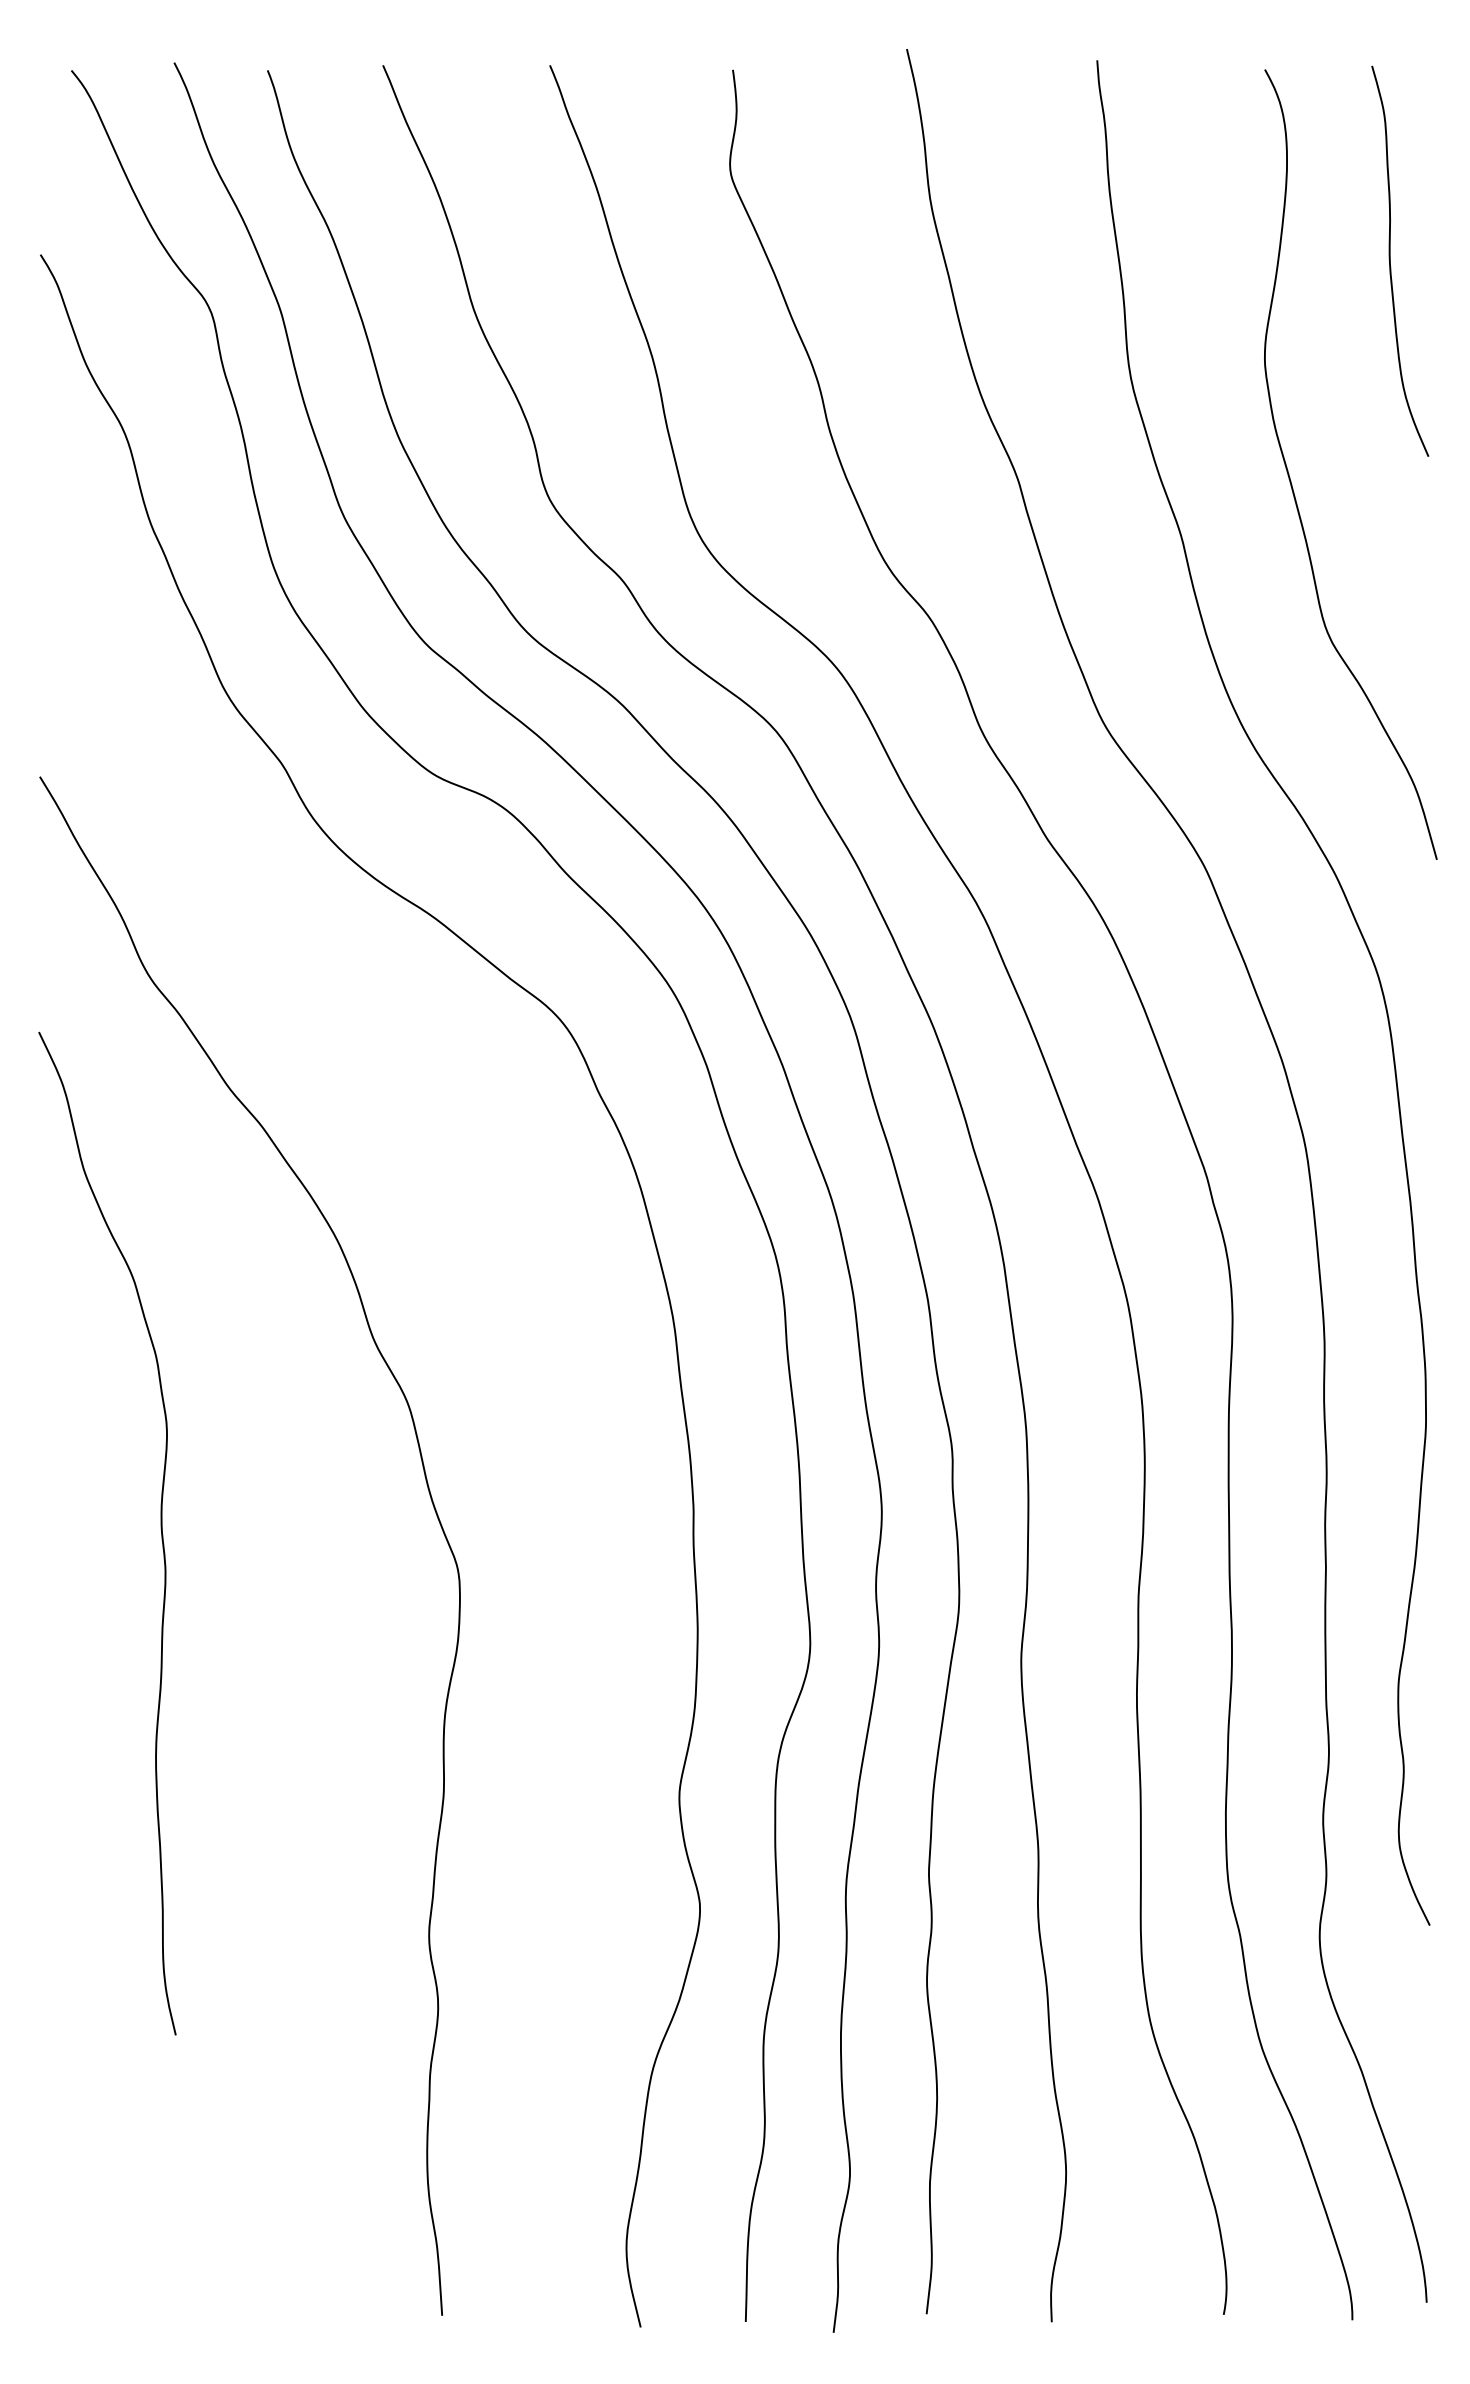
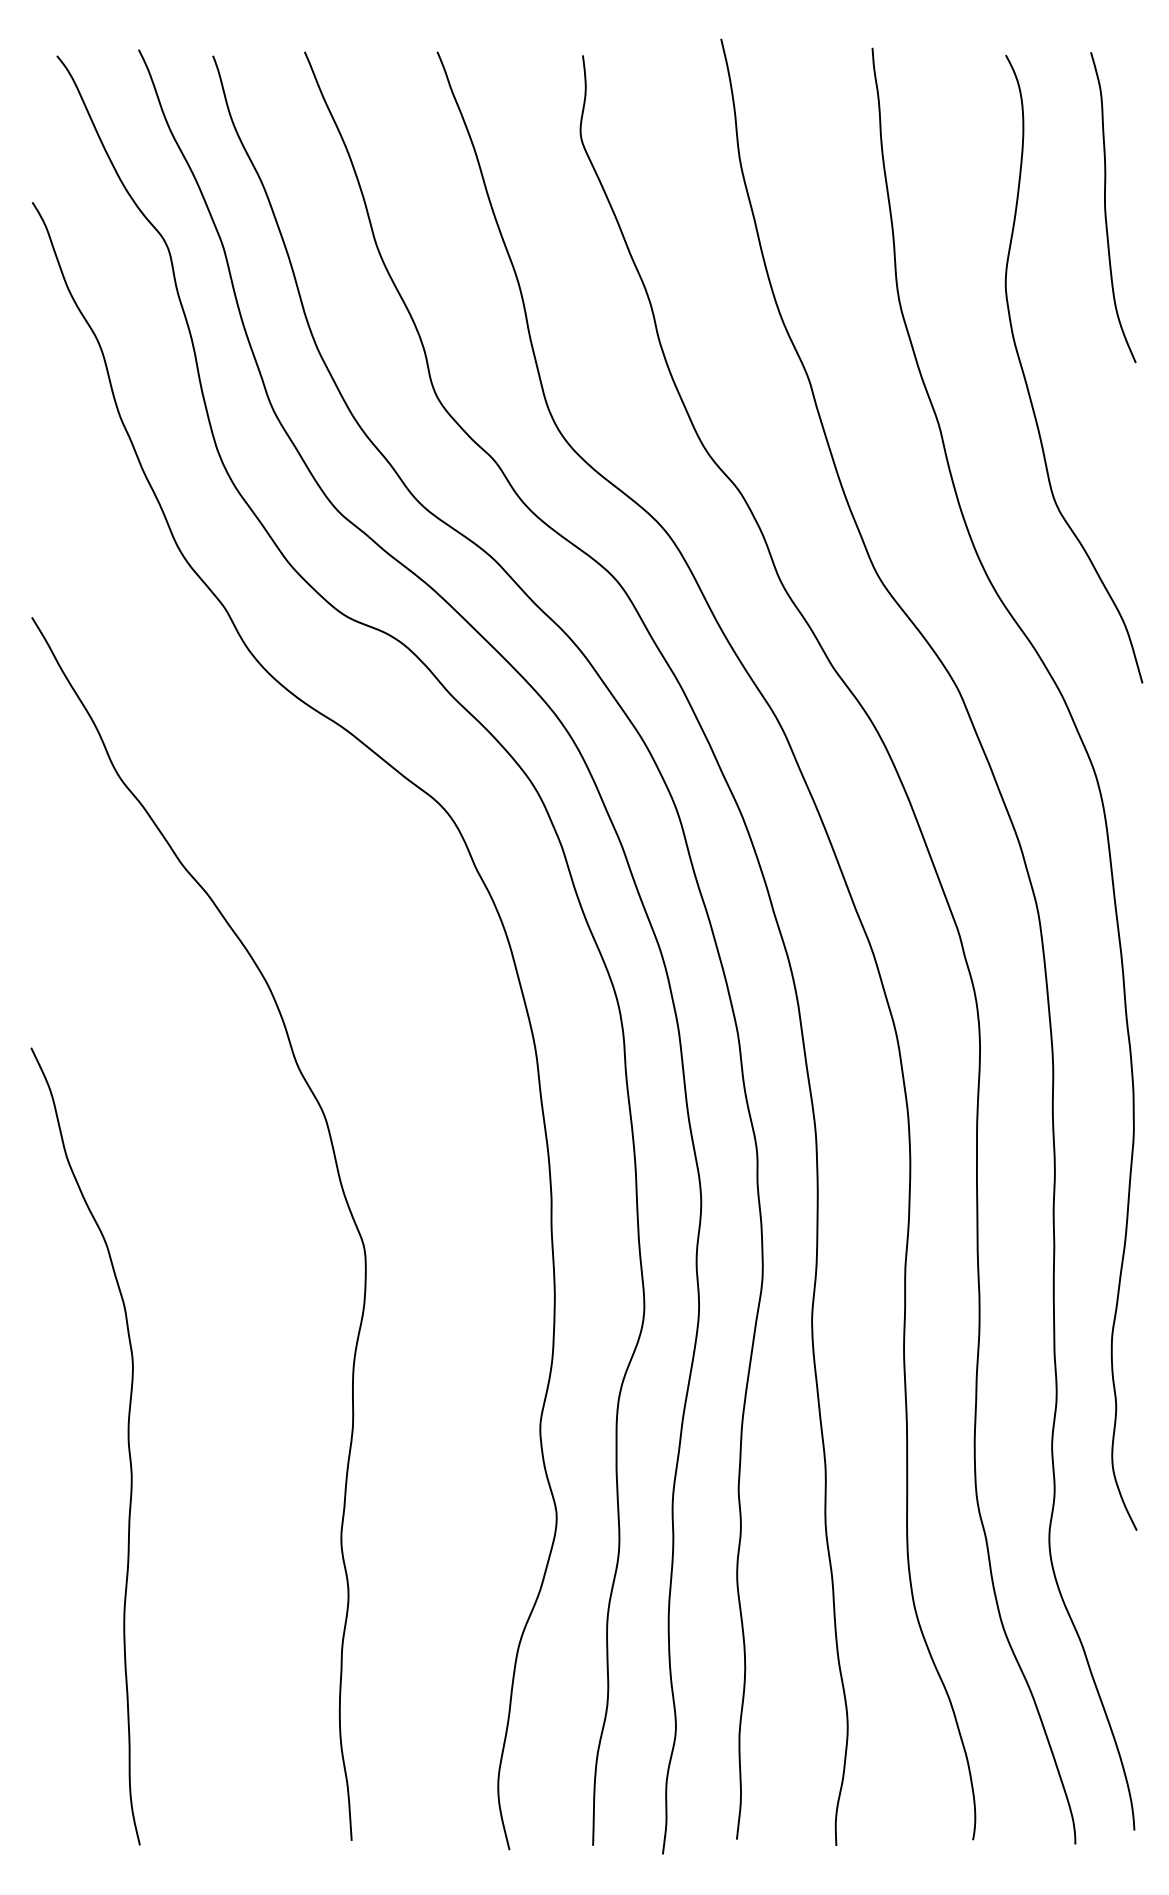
curve: (160, 1529) -> (127, 1443), moved

